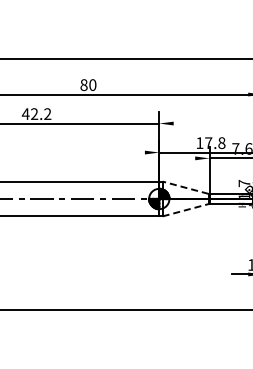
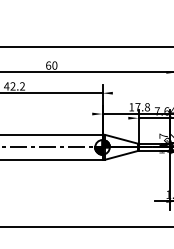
text: (83, 84) -> (48, 65), 80 -> 60
line: (185, 187) -> (121, 139), dashed -> solid
line: (185, 210) -> (121, 155), dashed -> solid

